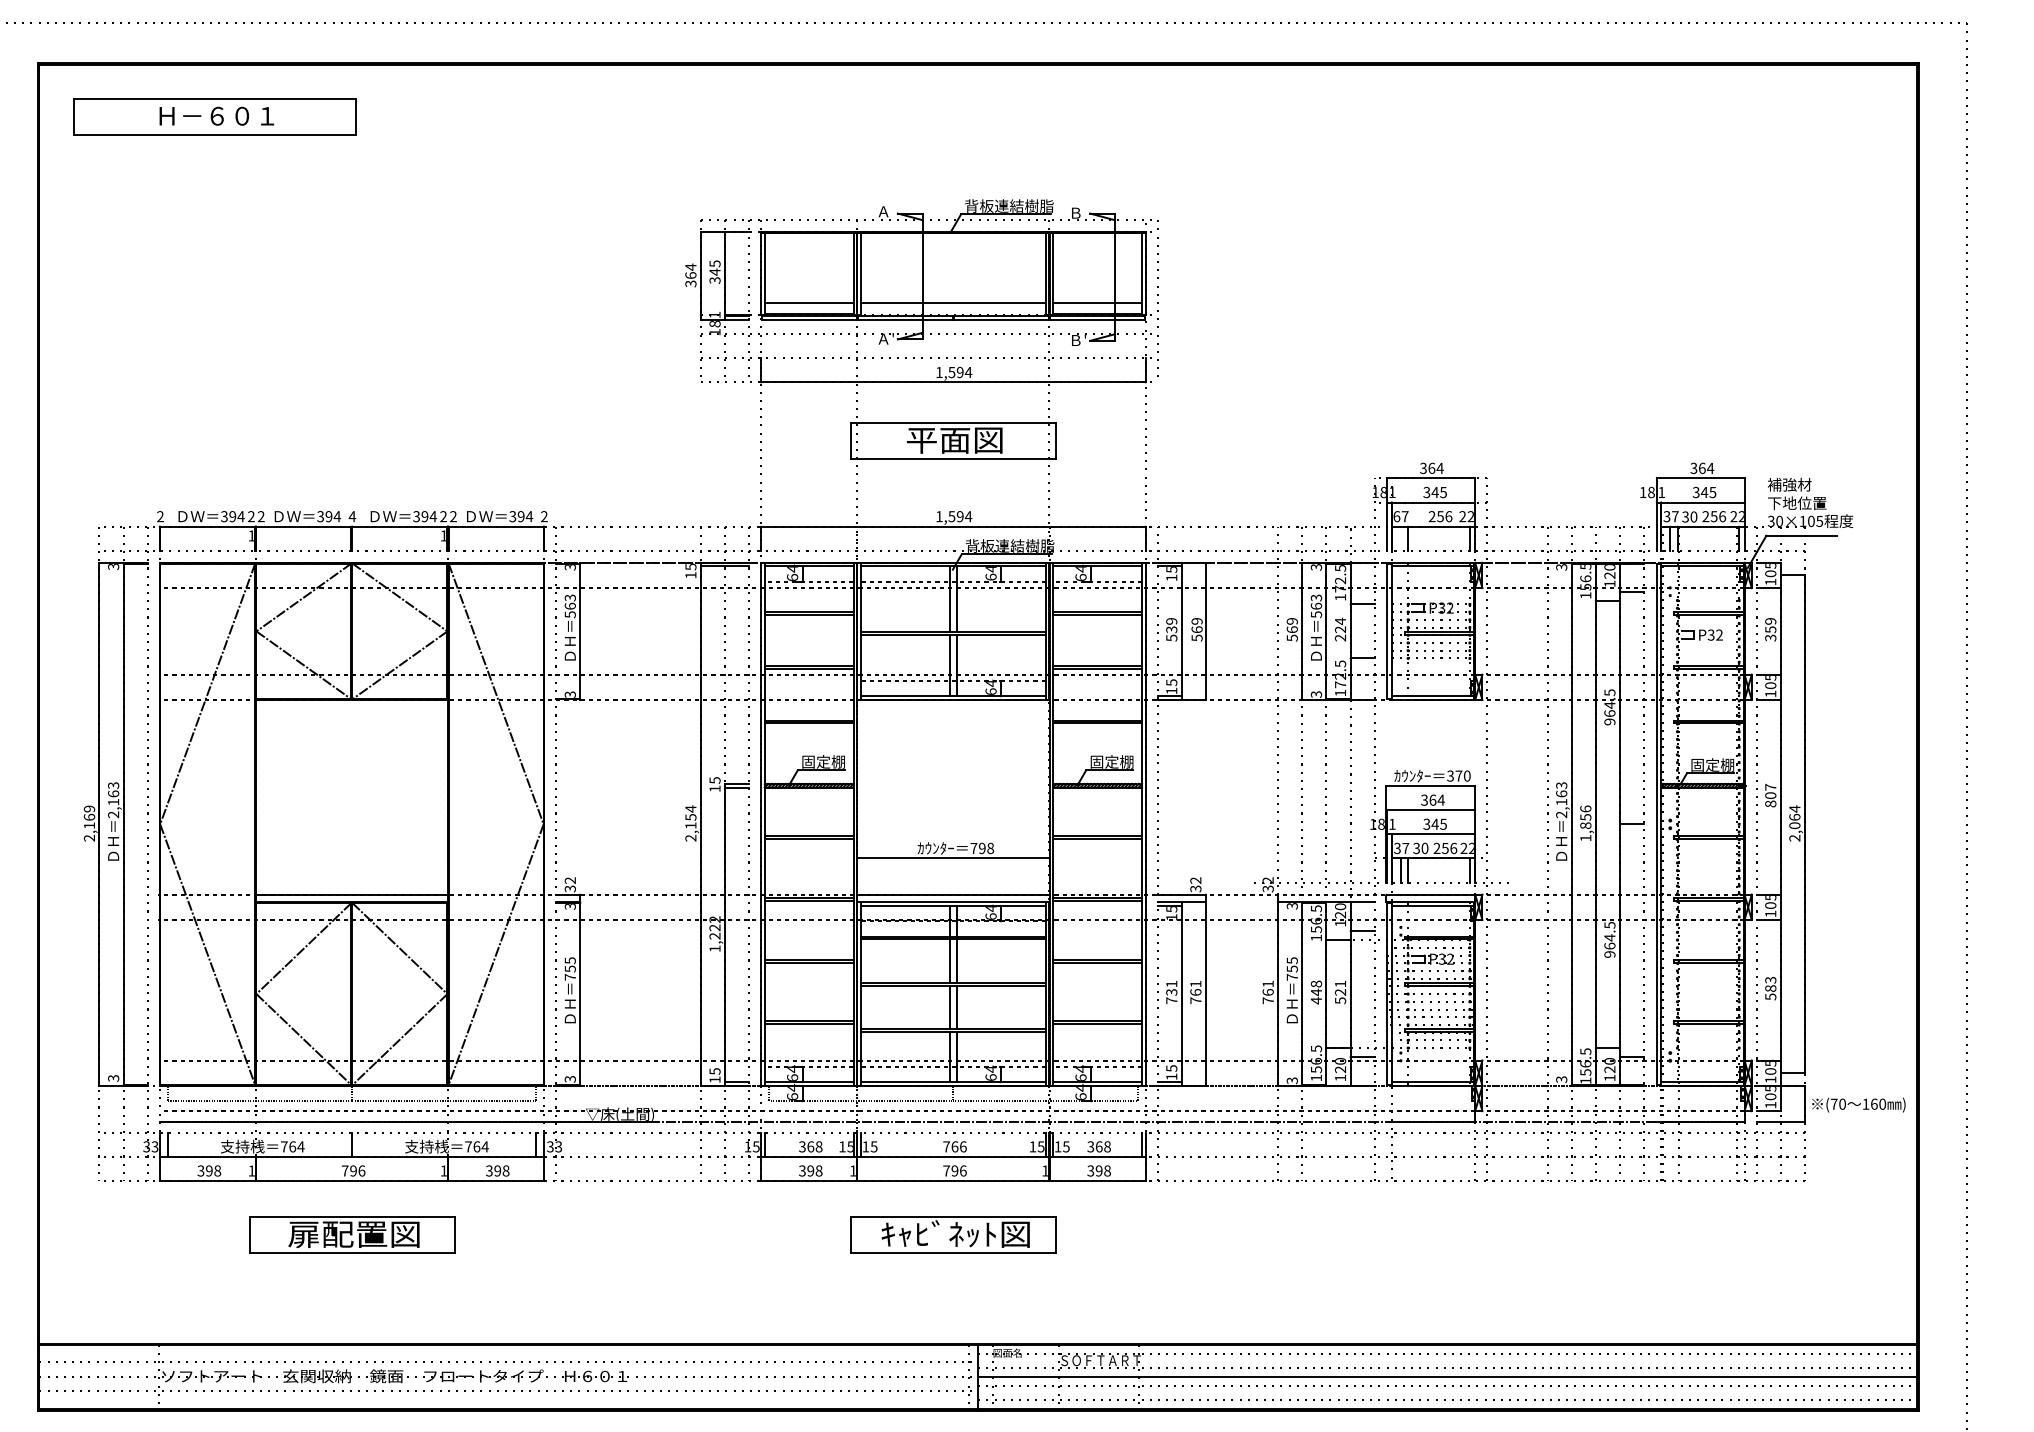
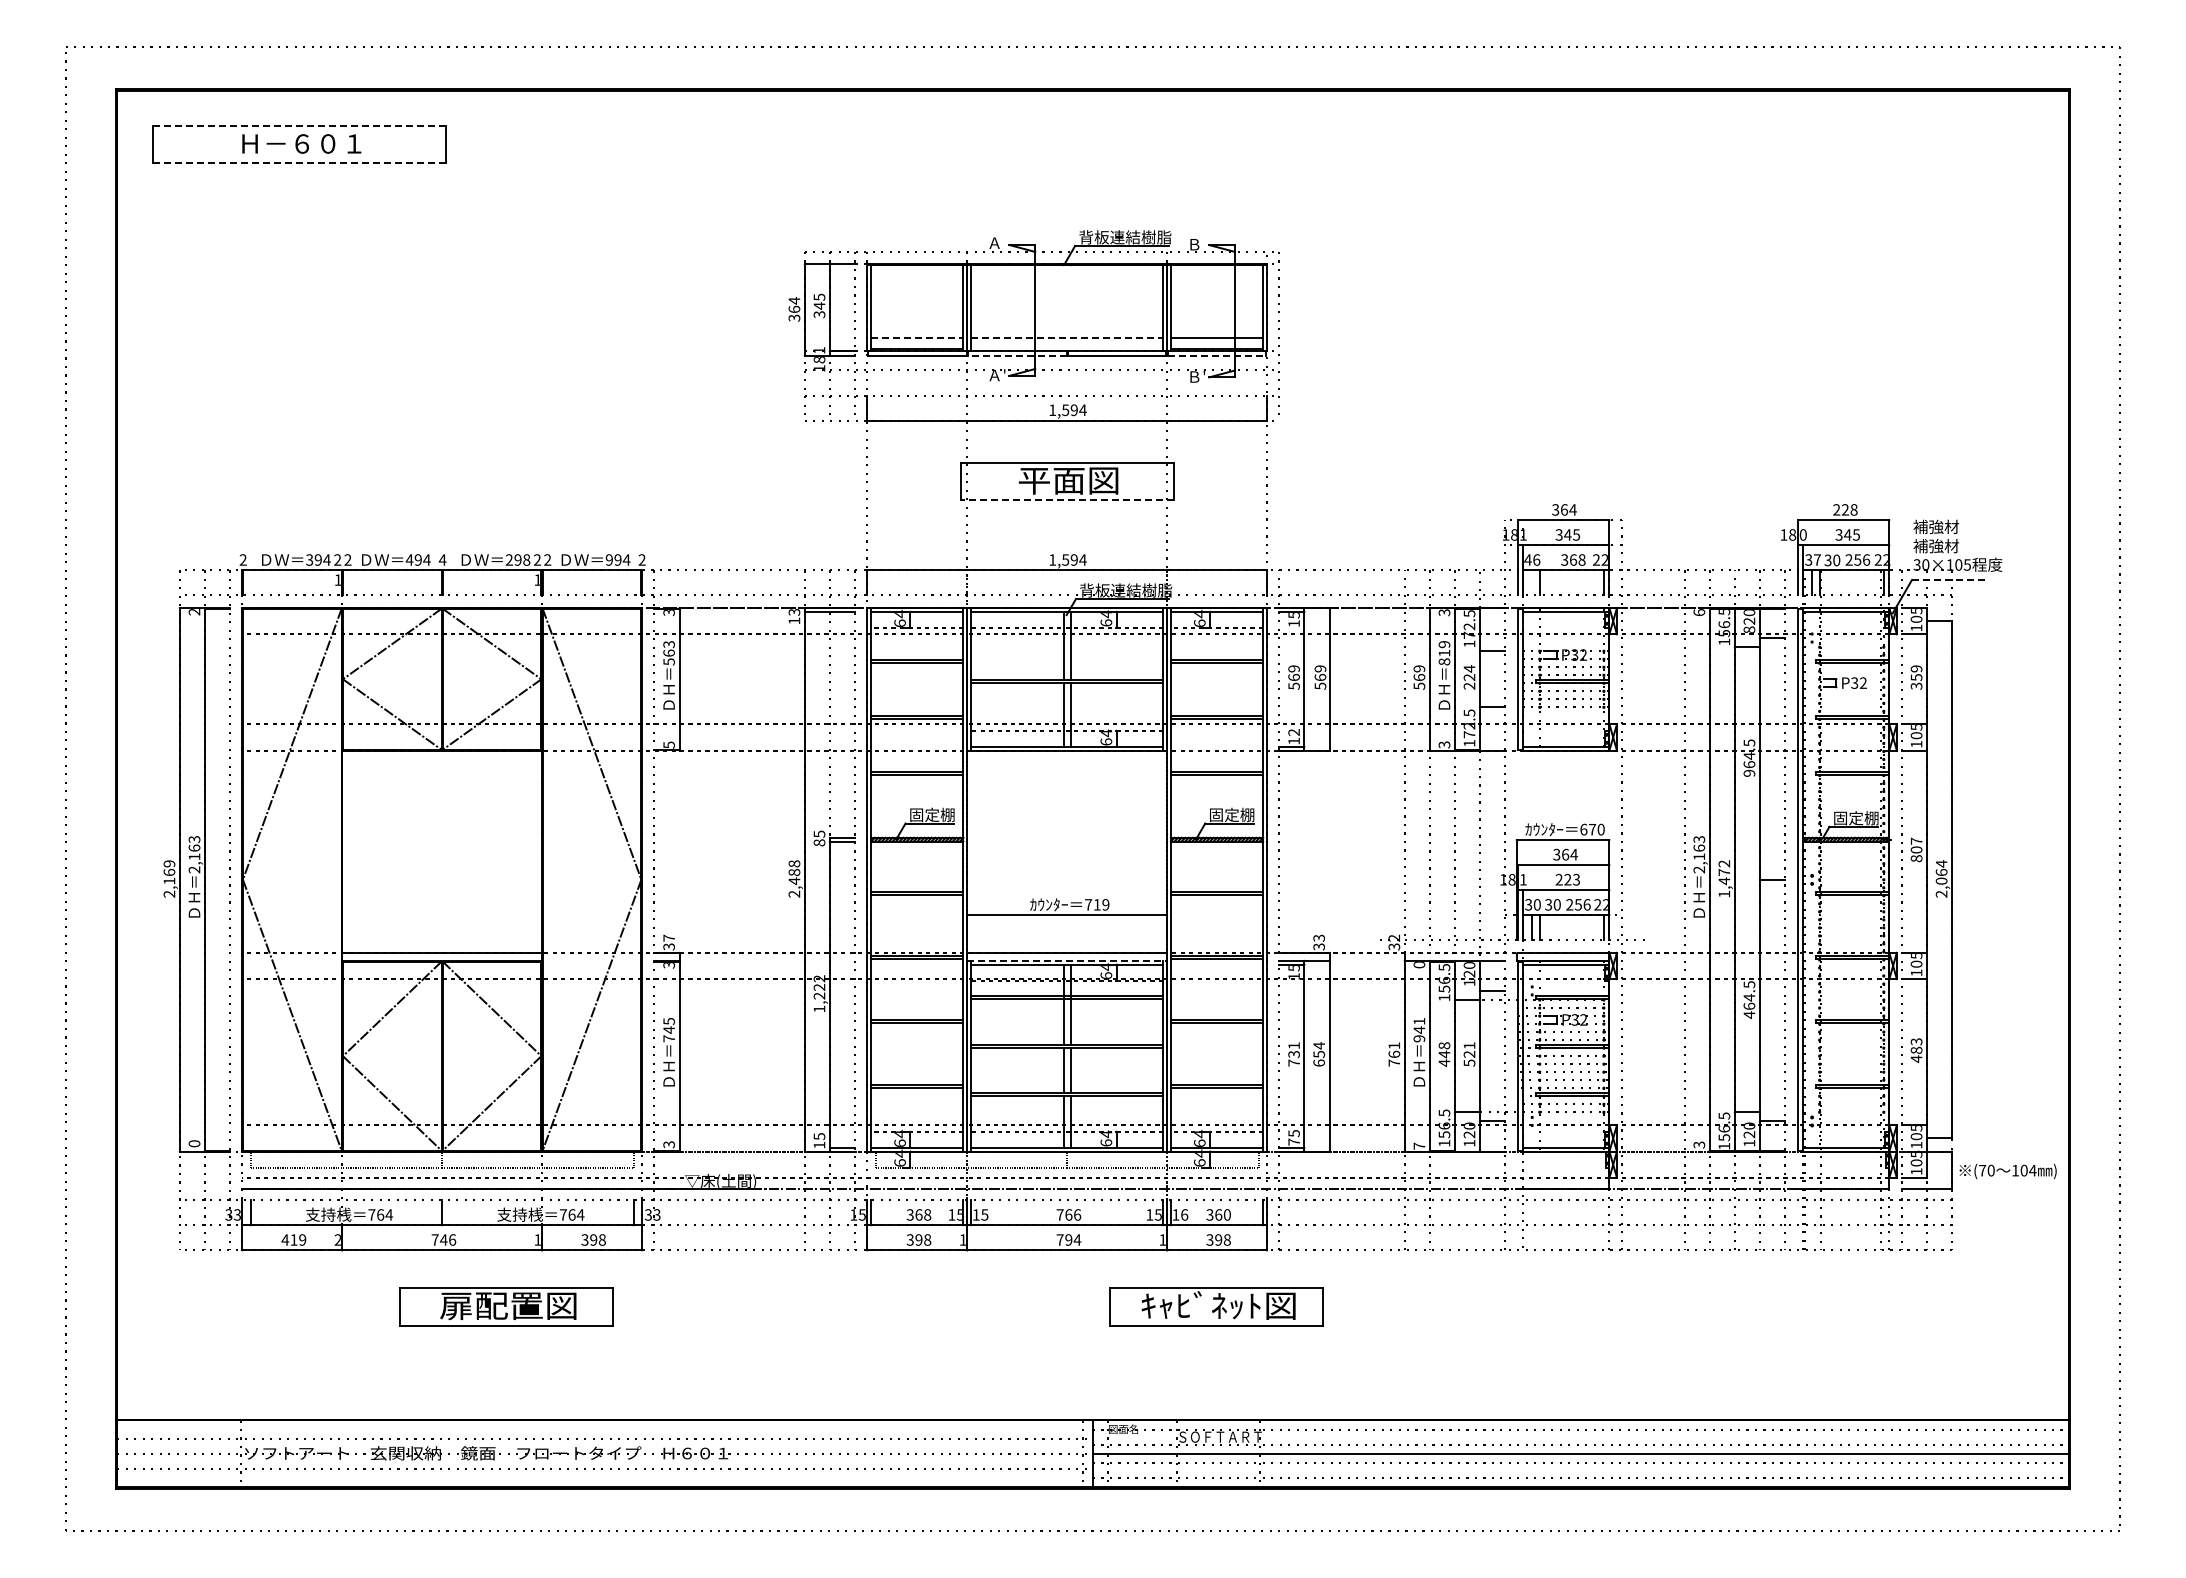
line: (215, 98) -> (300, 125), solid -> dashed
line: (215, 135) -> (300, 163), solid -> dashed
line: (809, 302) -> (917, 337), solid -> dashed
line: (953, 302) -> (1067, 337), solid -> dashed
line: (904, 319) -> (1016, 355), solid -> dashed
line: (1098, 319) -> (1217, 355), solid -> dashed
line: (953, 459) -> (1067, 500), solid -> dashed
text: (1702, 468) -> (1845, 509), 364 -> 228
text: (1660, 492) -> (1802, 534), 1 -> 0
text: (1796, 503) -> (1943, 546), 下地位置 -> 補強材
text: (320, 516) -> (409, 559), 394 -> 494
text: (424, 516) -> (517, 559), 394 -> 298
text: (511, 516) -> (608, 559), 394 -> 994
text: (1401, 516) -> (1532, 559), 67 -> 46
text: (1440, 516) -> (1573, 559), 256 -> 368
line: (1801, 535) -> (1948, 579), solid -> dashed
text: (690, 566) -> (793, 611), 15 -> 13
text: (113, 567) -> (194, 612), 3 -> 2
text: (1561, 567) -> (1699, 612), 3 -> 6
text: (1609, 583) -> (1749, 629), 120 -> 820
text: (1316, 606) -> (1444, 653), 563 -> 819
text: (1171, 629) -> (1293, 677), 539 -> 569
text: (1171, 682) -> (1293, 732), 15 -> 12
text: (569, 694) -> (668, 744), 3 -> 5
text: (1450, 775) -> (1583, 829), 370 -> 670
text: (715, 788) -> (819, 842), 15 -> 85
text: (690, 817) -> (794, 872), 2,154 -> 2,488
text: (1585, 817) -> (1724, 872), 1,856 -> 1,472
text: (1434, 824) -> (1567, 879), 345 -> 223
text: (986, 848) -> (1101, 904), 798 -> 719
text: (1405, 848) -> (1536, 904), 37 -> 30
text: (569, 879) -> (668, 937), 32 -> 37
text: (1196, 879) -> (1319, 937), 32 -> 33
line: (953, 902) -> (1067, 960), solid -> dashed
text: (1292, 906) -> (1419, 965), 3 -> 0
text: (1609, 953) -> (1749, 1014), 964.5 -> 464.5
text: (569, 968) -> (668, 1029), 755 -> 745
text: (1292, 969) -> (1419, 1030), 755 -> 941
text: (1196, 992) -> (1319, 1054), 761 -> 654
text: (1770, 997) -> (1916, 1059), 583 -> 483
text: (1171, 1076) -> (1293, 1141), 15 -> 75
text: (113, 1078) -> (194, 1143), 3 -> 0
text: (1292, 1080) -> (1419, 1145), 3 -> 7
text: (1878, 1104) -> (2028, 1170), 160 -> 104
text: (1066, 1146) -> (1184, 1214), 15 -> 16
text: (1106, 1146) -> (1226, 1214), 368 -> 360
text: (208, 1170) -> (293, 1239), 398 -> 419
text: (251, 1170) -> (337, 1239), 1 -> 2
text: (353, 1170) -> (443, 1239), 796 -> 746
text: (962, 1170) -> (1076, 1239), 796 -> 794
part: (352, 1234) -> (506, 1306), moved
part: (953, 1234) -> (1216, 1306), moved

